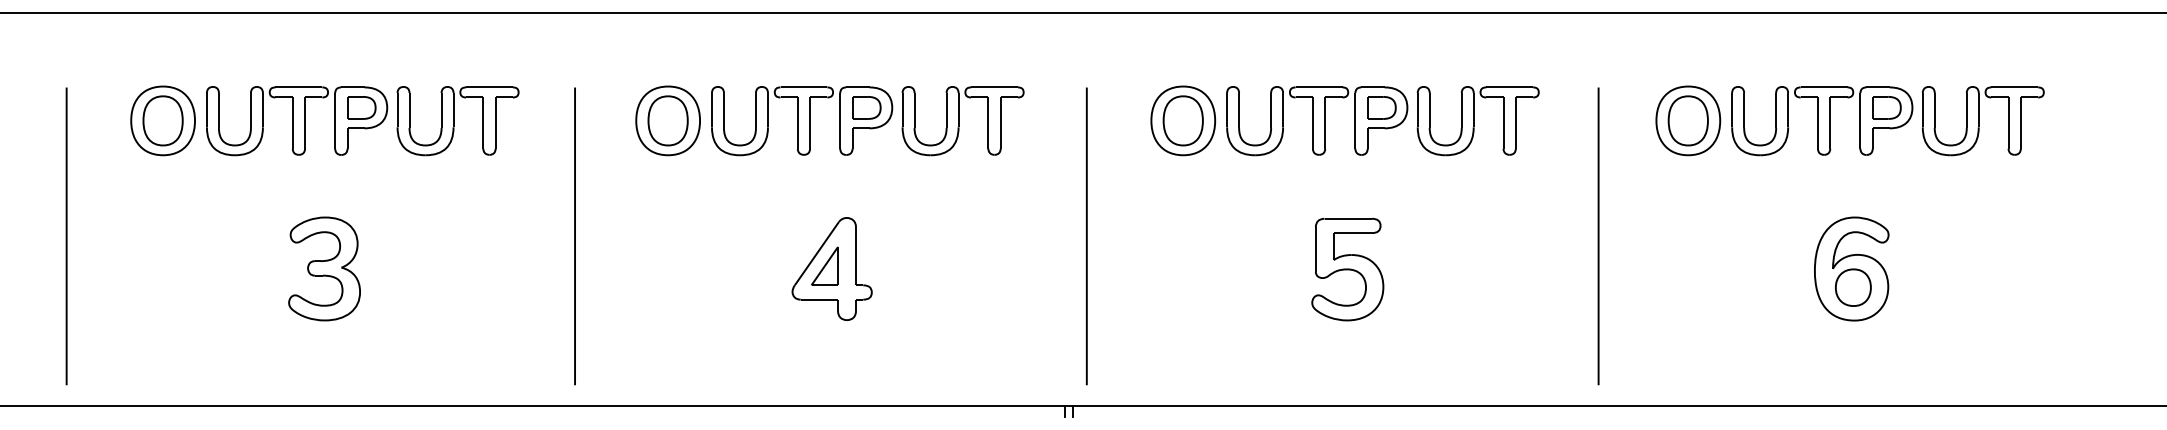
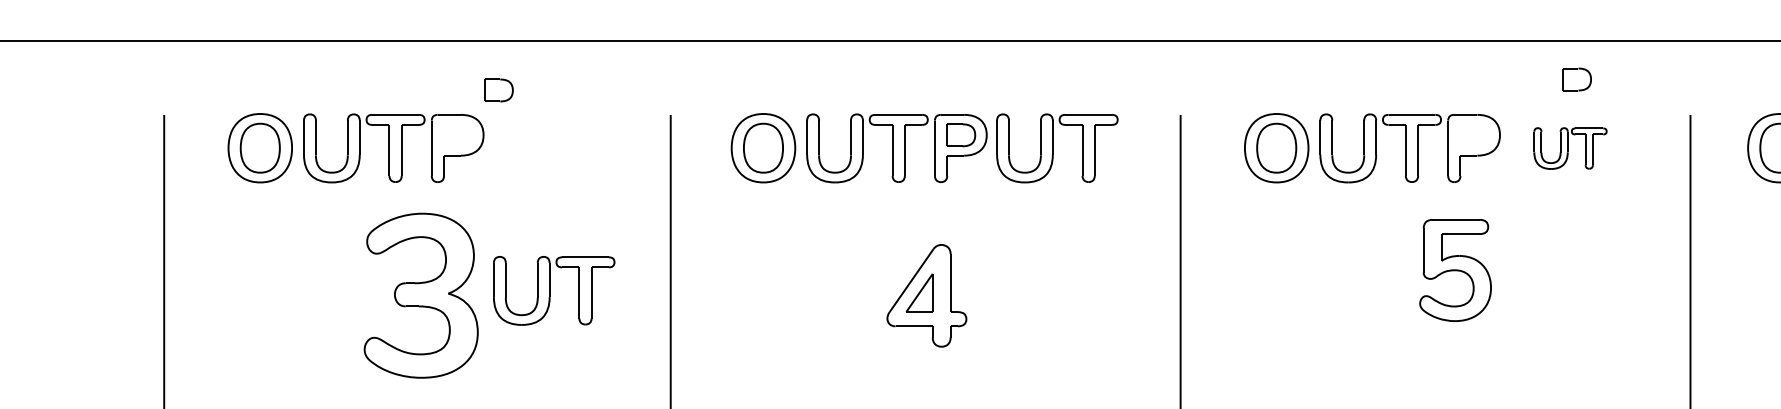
part: (361, 107) -> (498, 90), moved
part: (1381, 107) -> (1576, 79), moved
part: (457, 121) -> (553, 291), moved
part: (1477, 121) -> (1569, 148), size x0.6
part: (324, 268) -> (421, 295), size x1.6
part: (1347, 269) -> (1455, 270), moved

